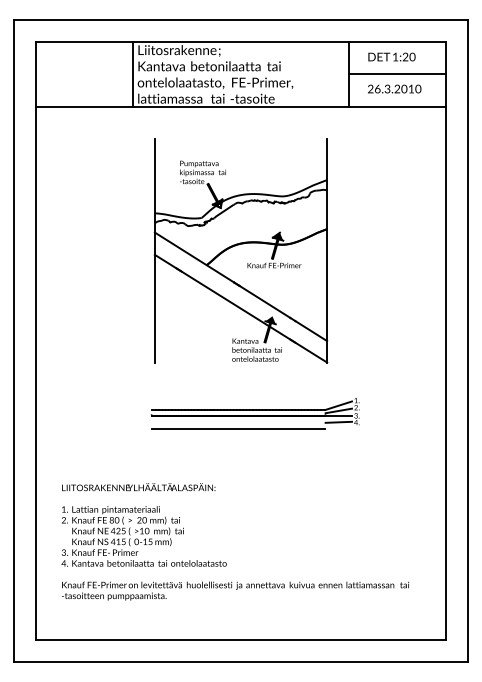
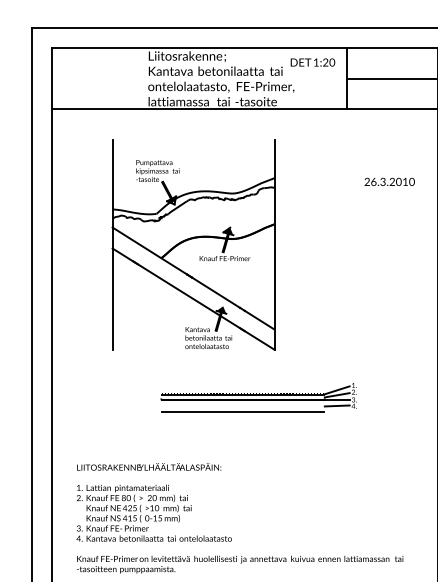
text: (391, 56) -> (312, 62), moved
line: (133, 74) -> (144, 78), removed
text: (394, 88) -> (389, 181), moved
part: (240, 250) -> (193, 244), moved

